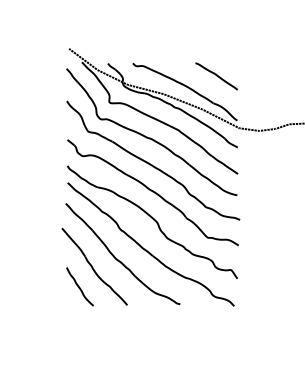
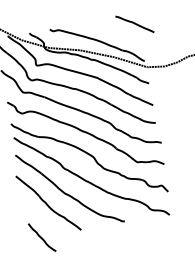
curve: (216, 76) -> (134, 24), moved
curve: (79, 286) -> (41, 237), moved

